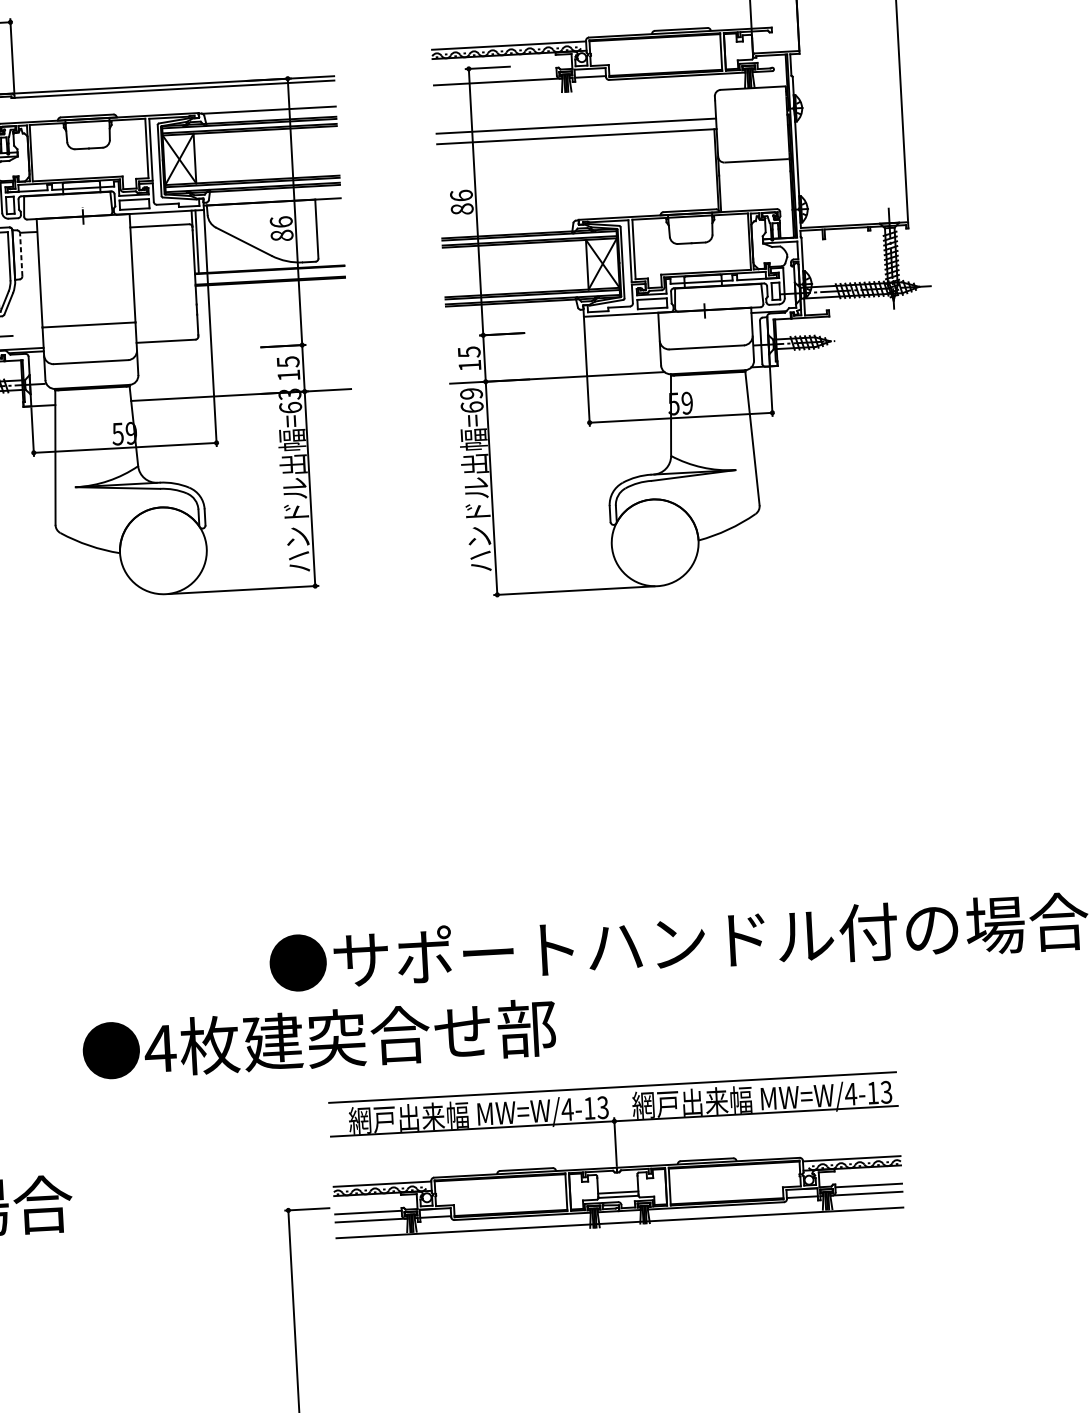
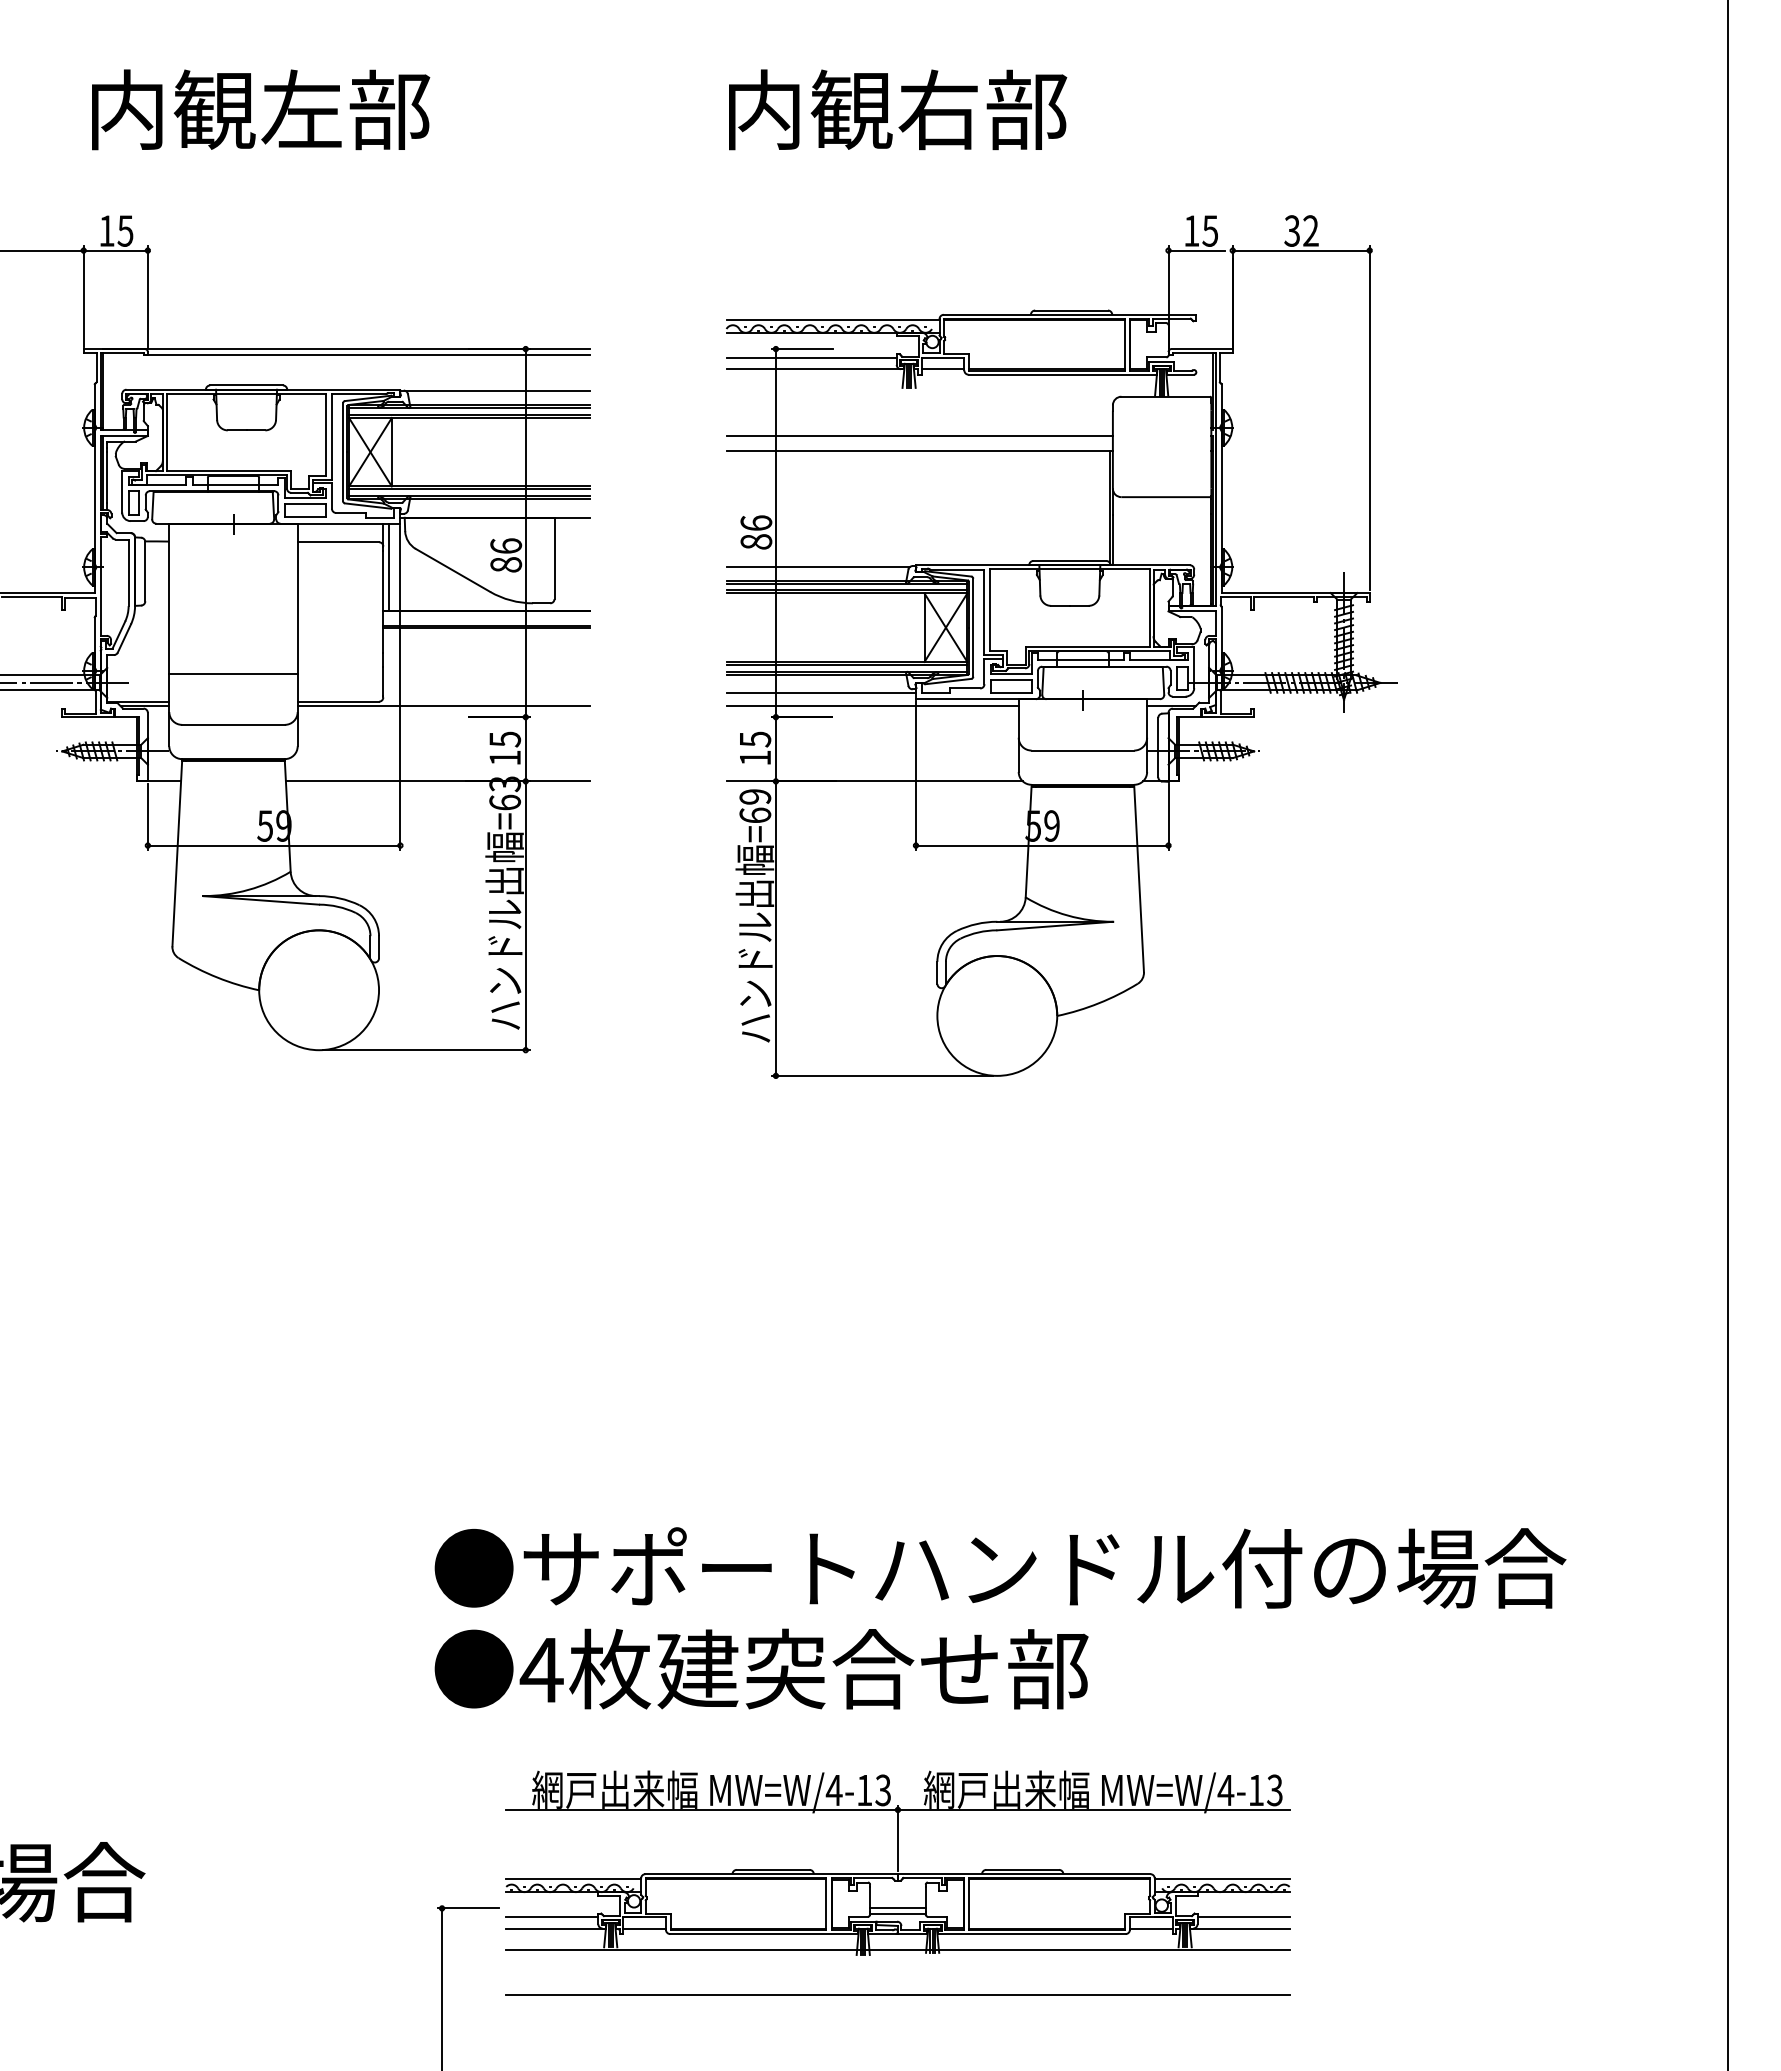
line: (494, 74) -> (811, 358), added
line: (508, 224) -> (818, 566), added
line: (21, 254) -> (145, 571), dashed -> solid
line: (514, 316) -> (820, 693), added
line: (552, 323) -> (872, 706), added
line: (242, 340) -> (443, 706), added
text: (319, 1038) -> (761, 1668), moved
line: (612, 1086) -> (897, 1994), moved

